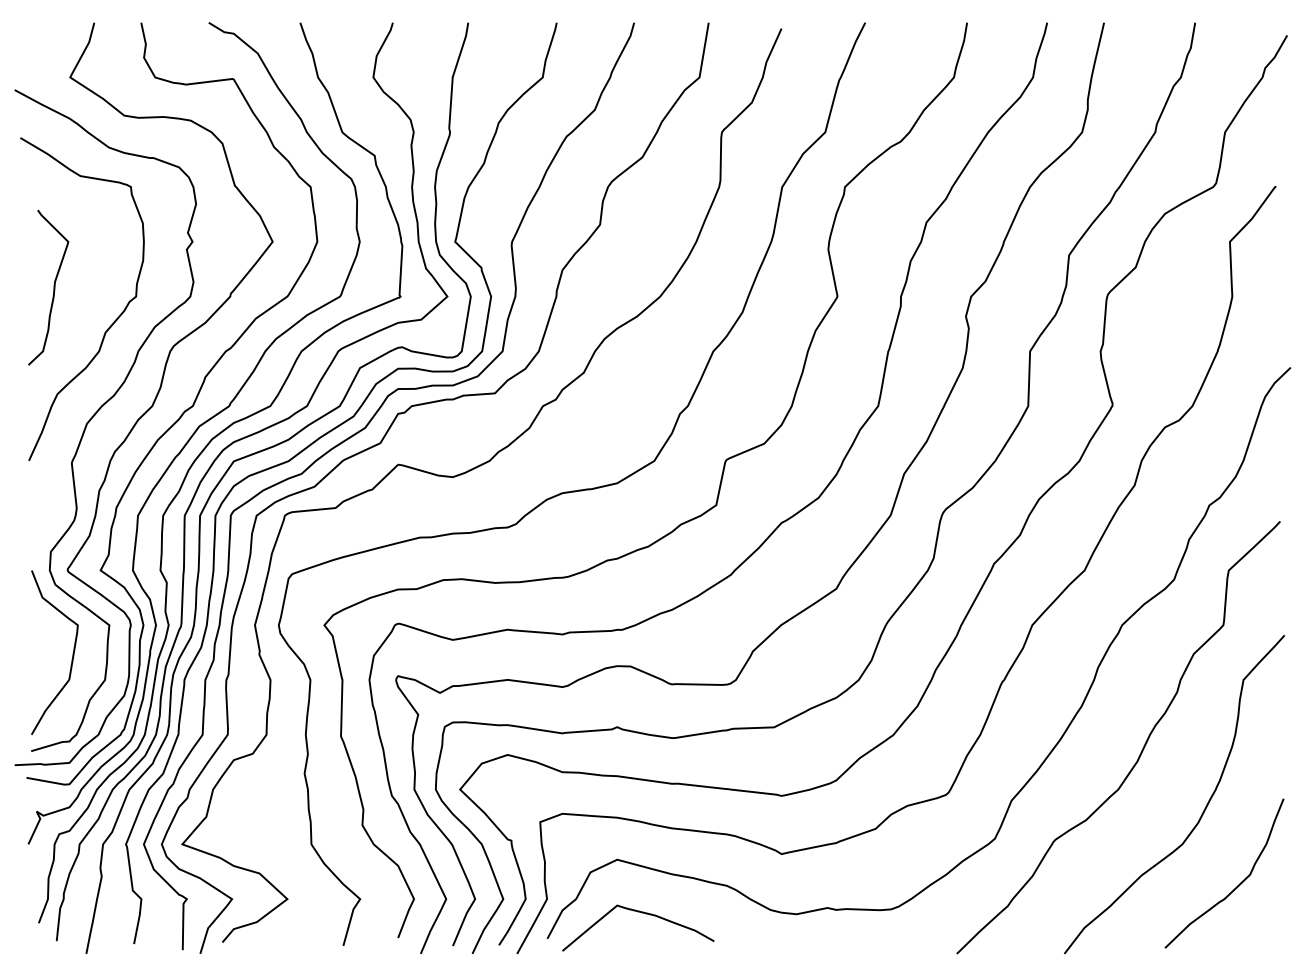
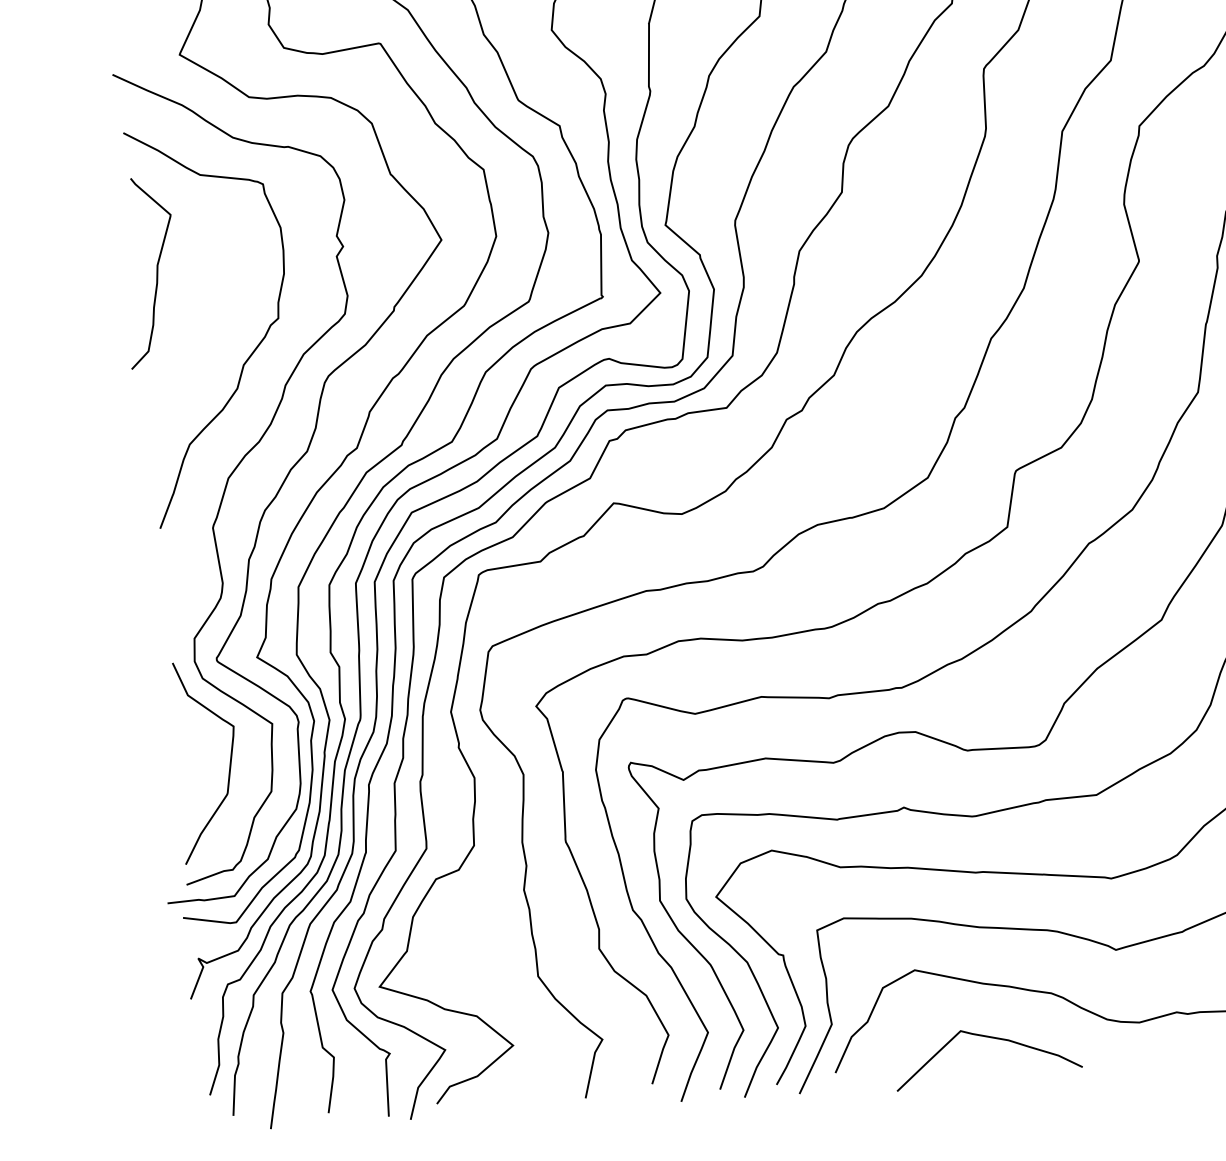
curve: (53, 287) -> (156, 272), moved
curve: (641, 913) -> (991, 1038), moved

